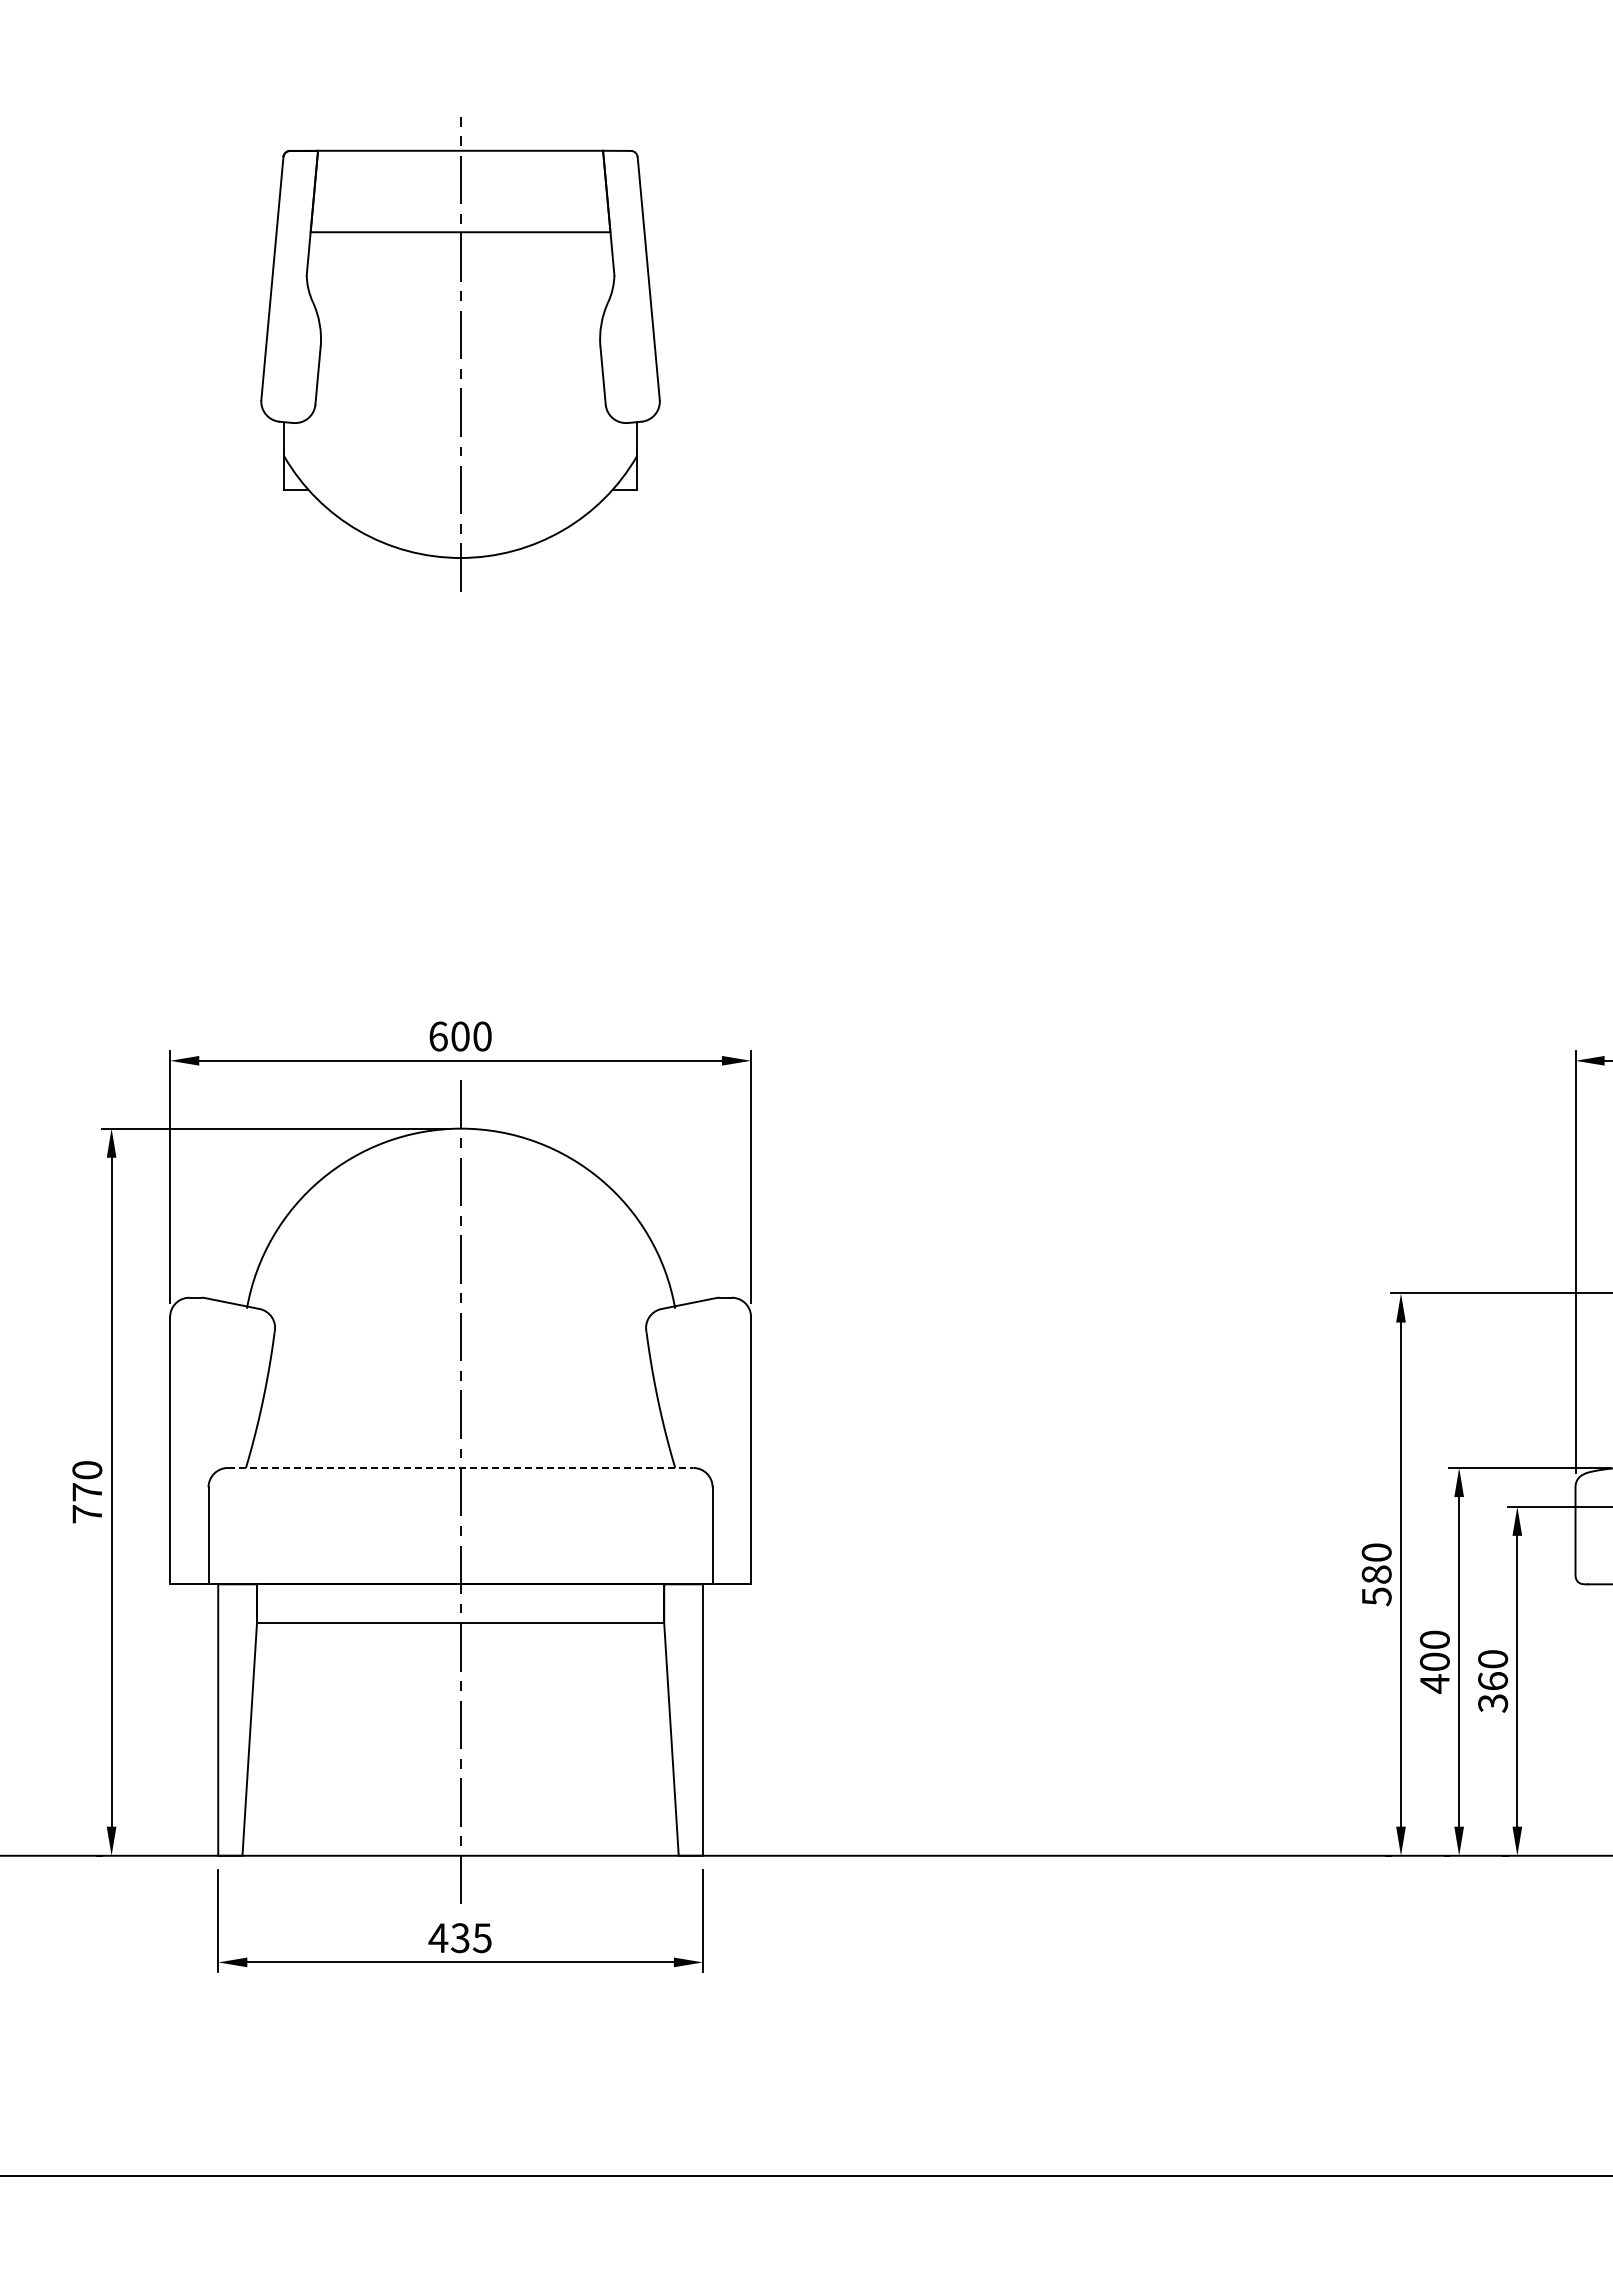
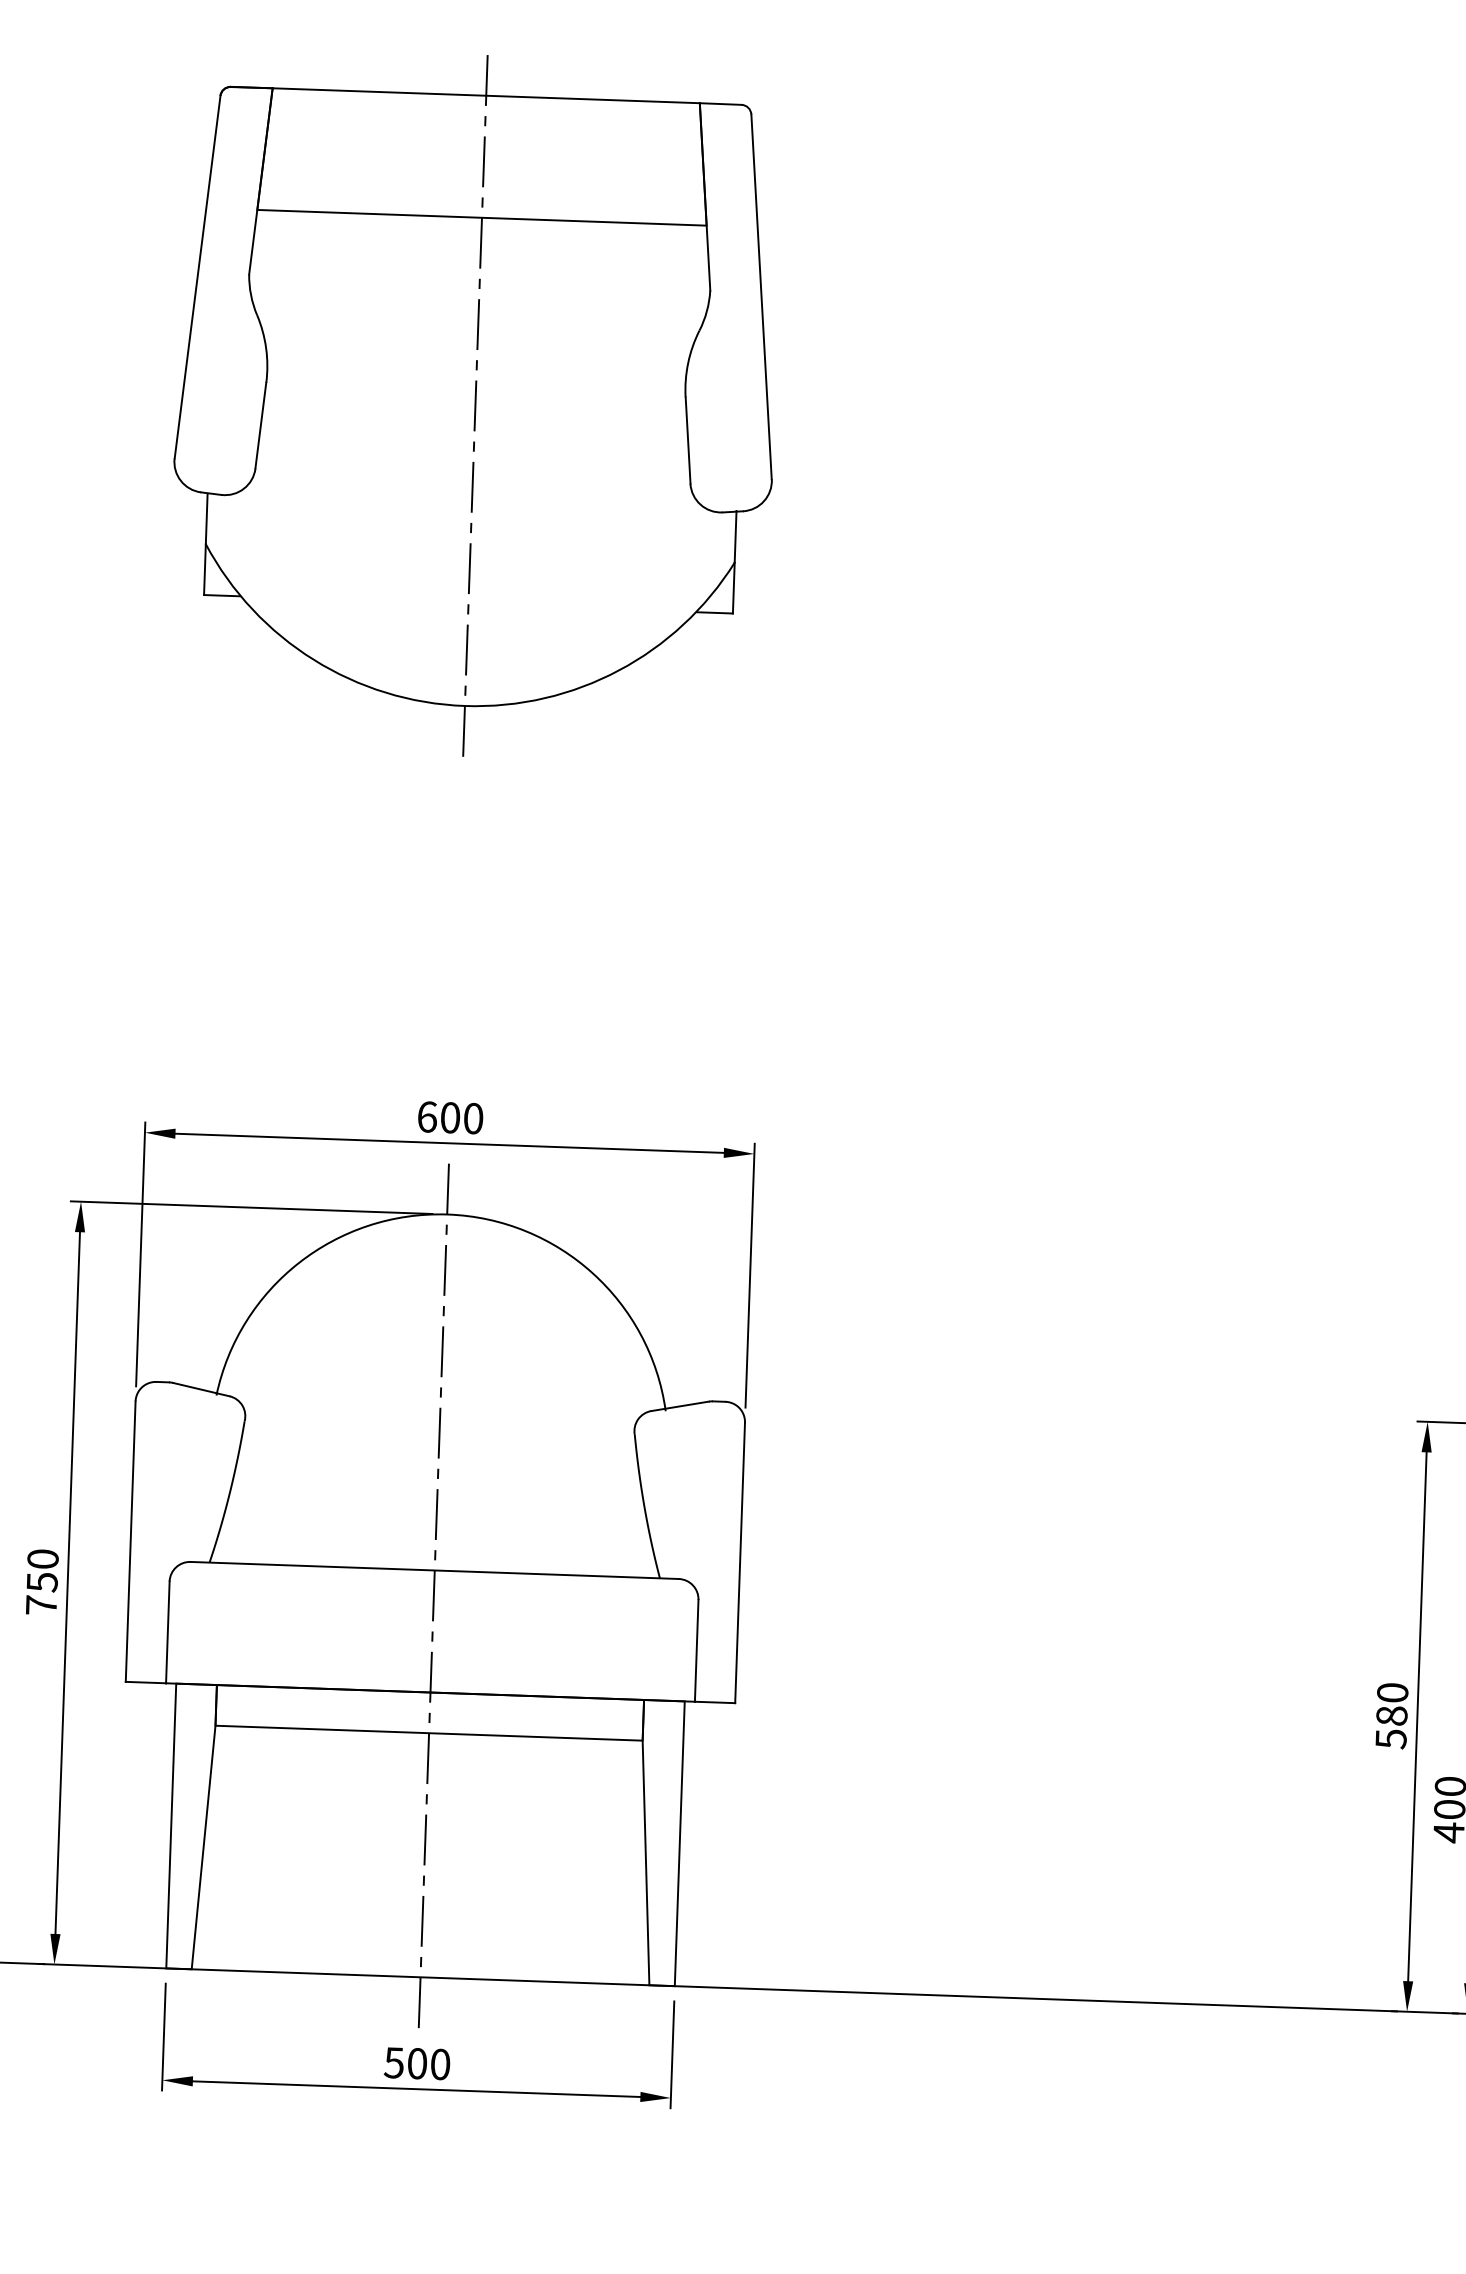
part: (460, 357) -> (475, 405), size x1.43
line: (460, 1467) -> (434, 1569), dashed -> solid
text: (87, 1492) -> (42, 1582), 770 -> 750
text: (459, 1938) -> (416, 2064), 435 -> 500

